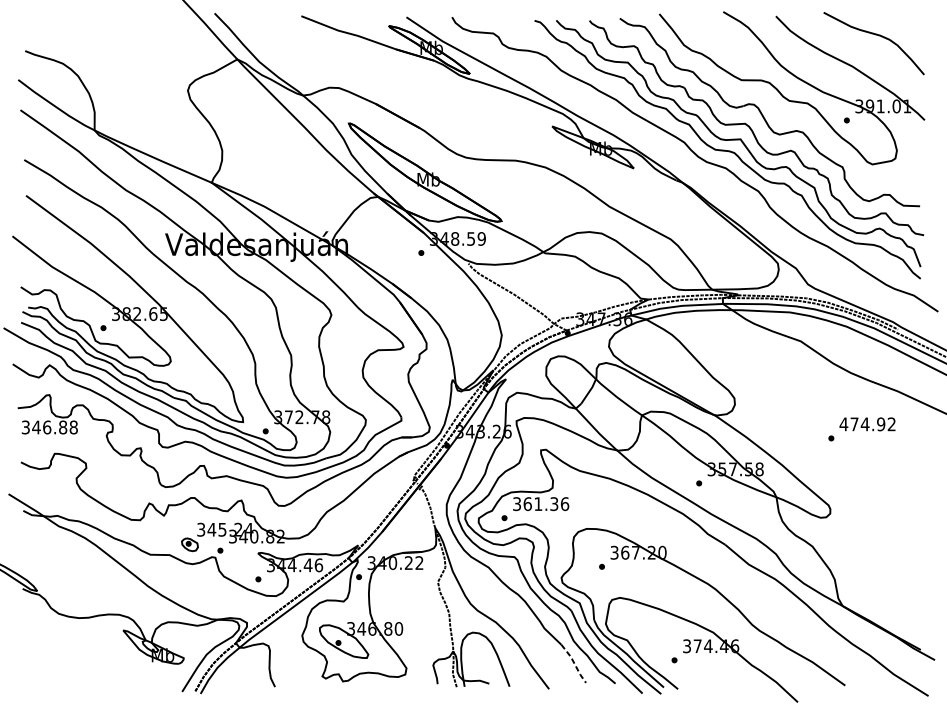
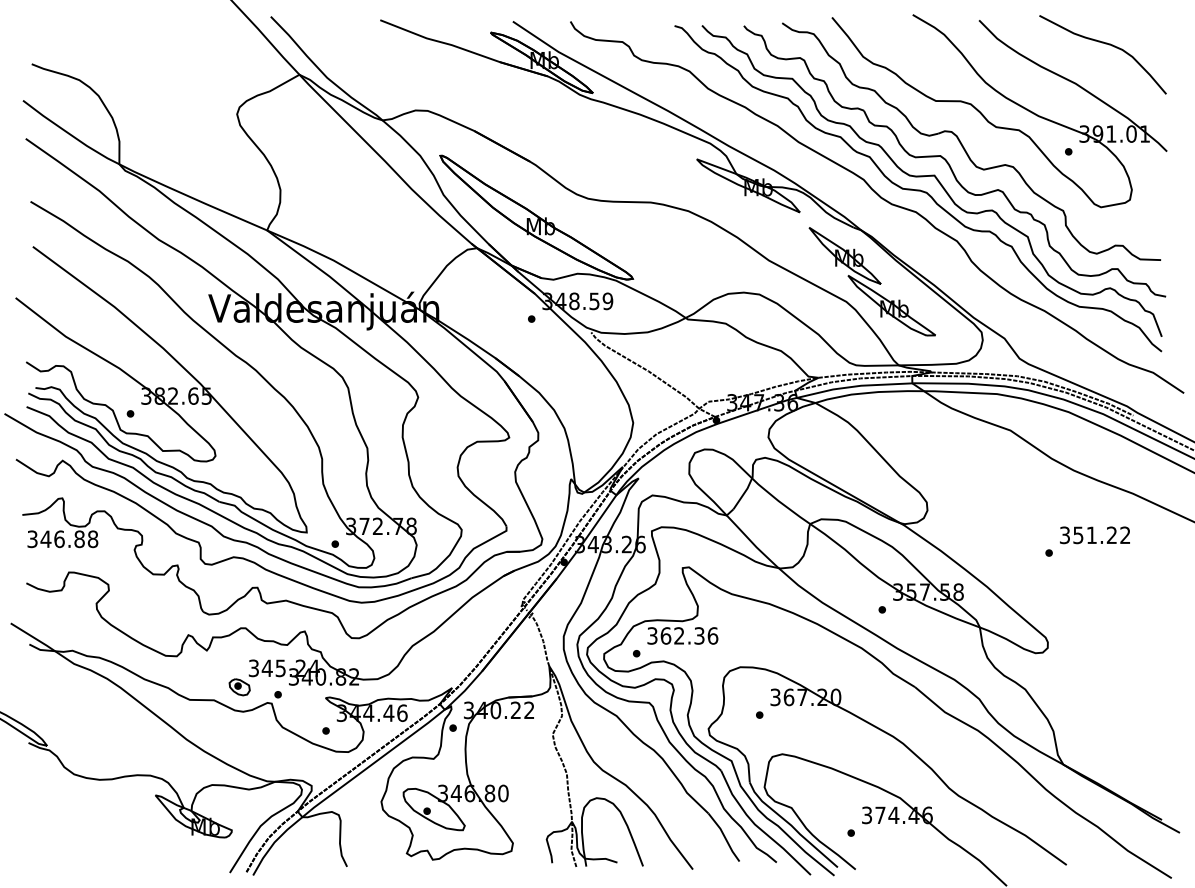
part: (690, 223) -> (871, 281), added
text: (862, 424) -> (1088, 535), 474.92 -> 351.22
text: (538, 503) -> (679, 635), 361.36 -> 362.36
line: (574, 663) -> (725, 837), dashed -> solid

